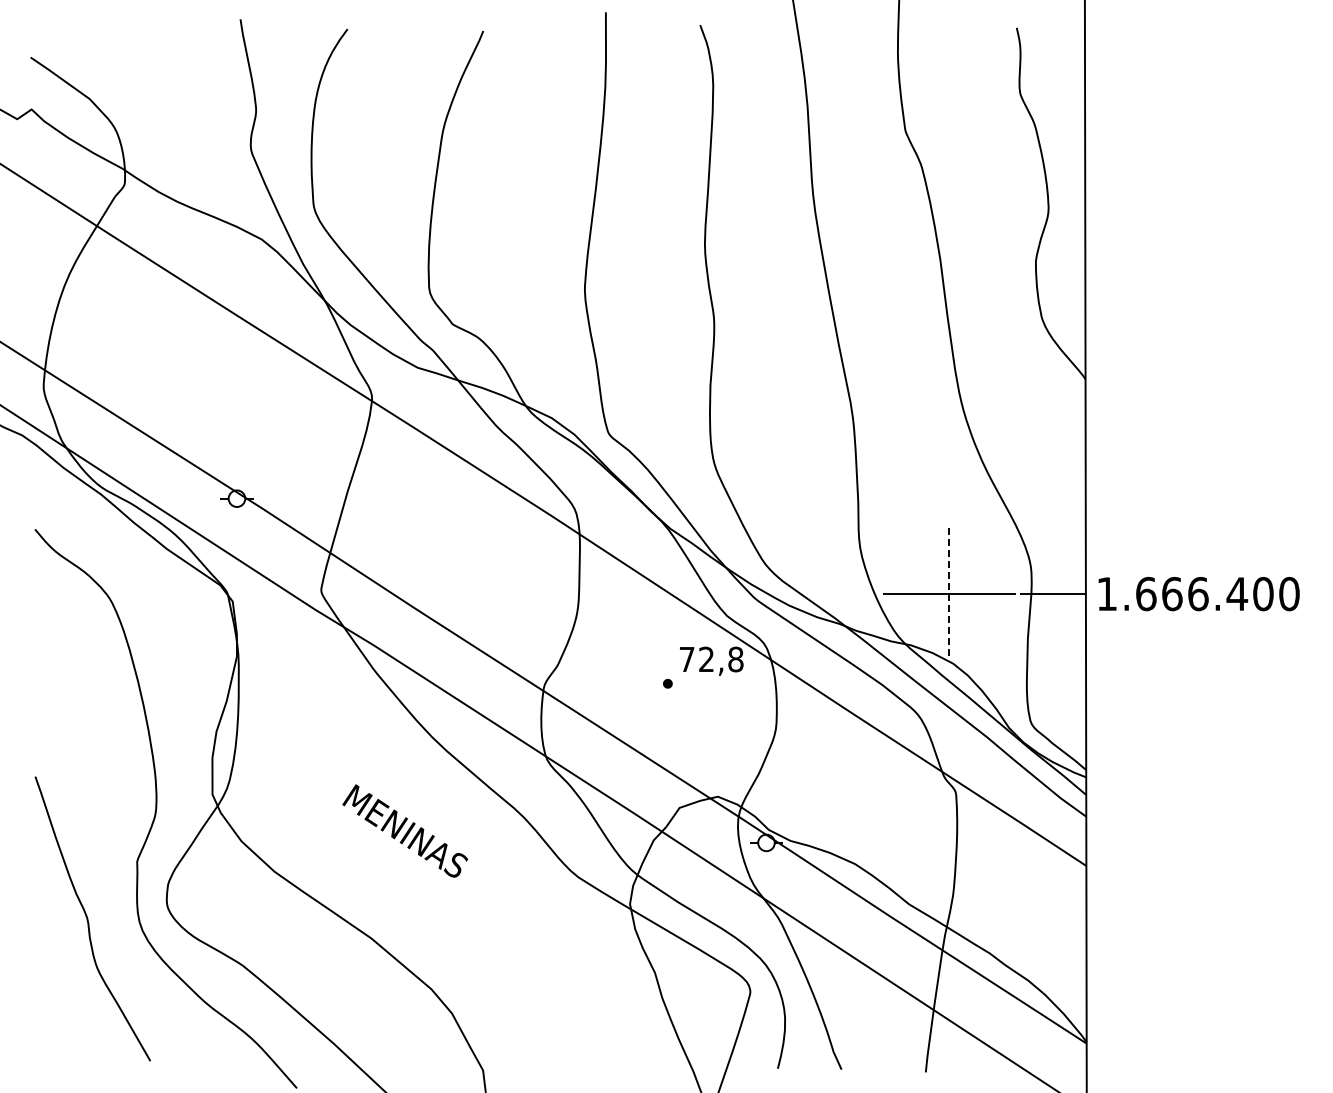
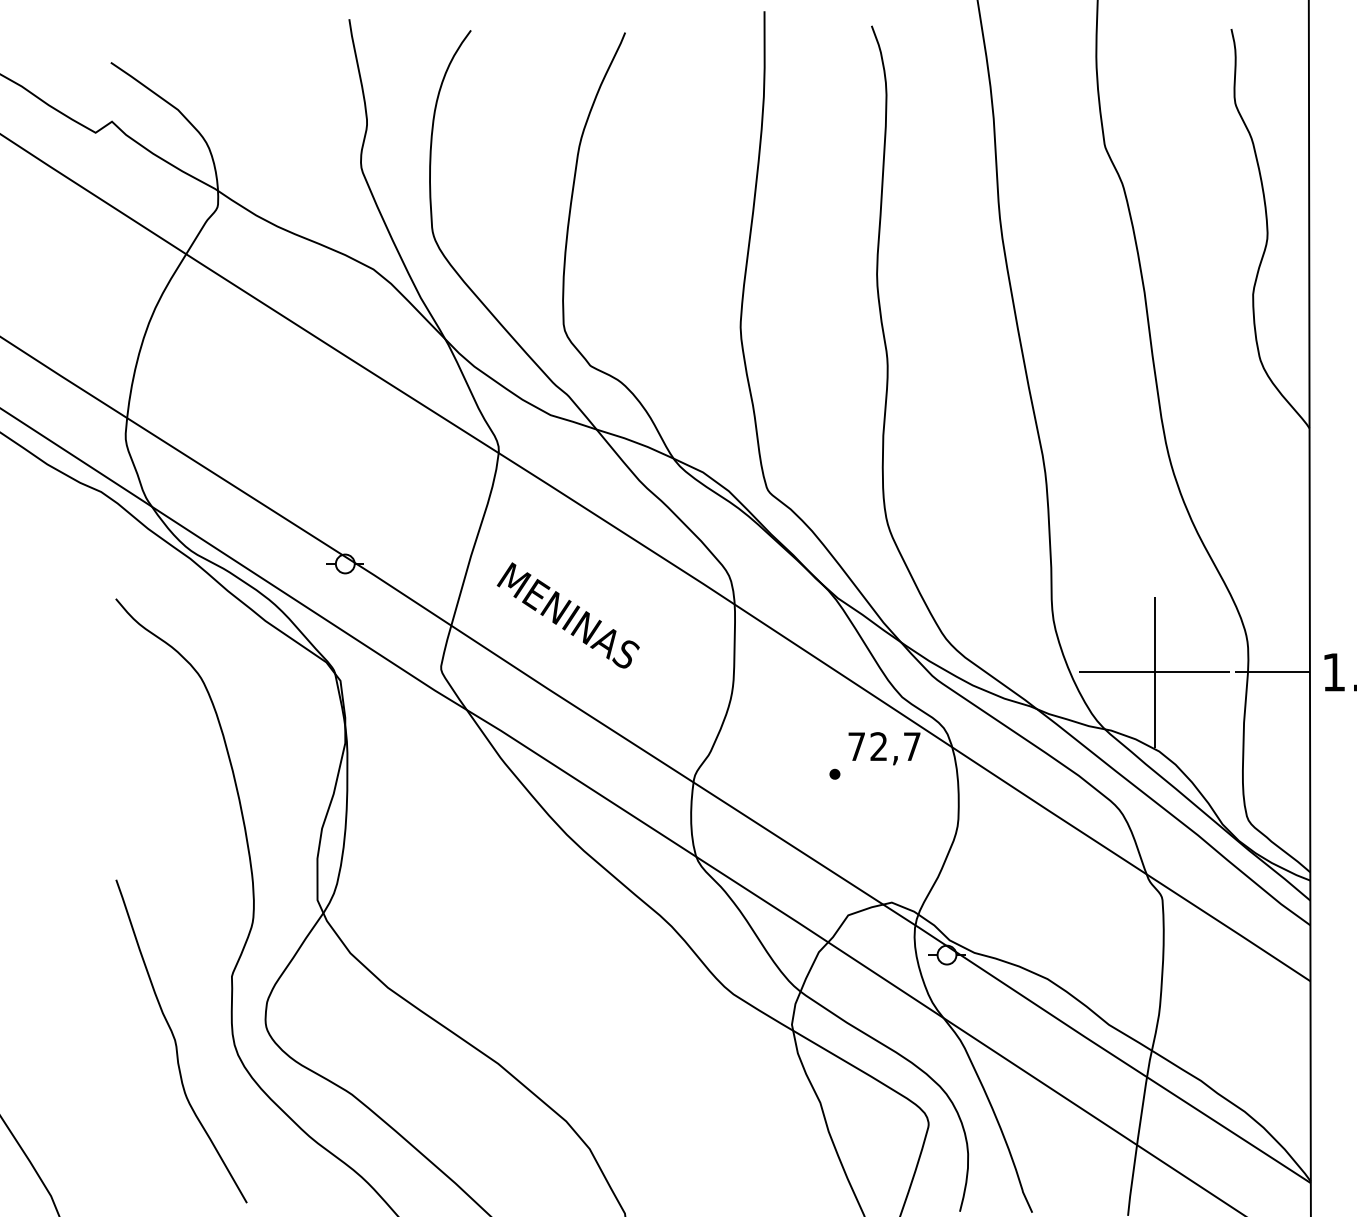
line: (949, 594) -> (1154, 672), dashed -> solid
text: (735, 659) -> (911, 746), 72,8 -> 72,7
text: (405, 830) -> (568, 614), moved

